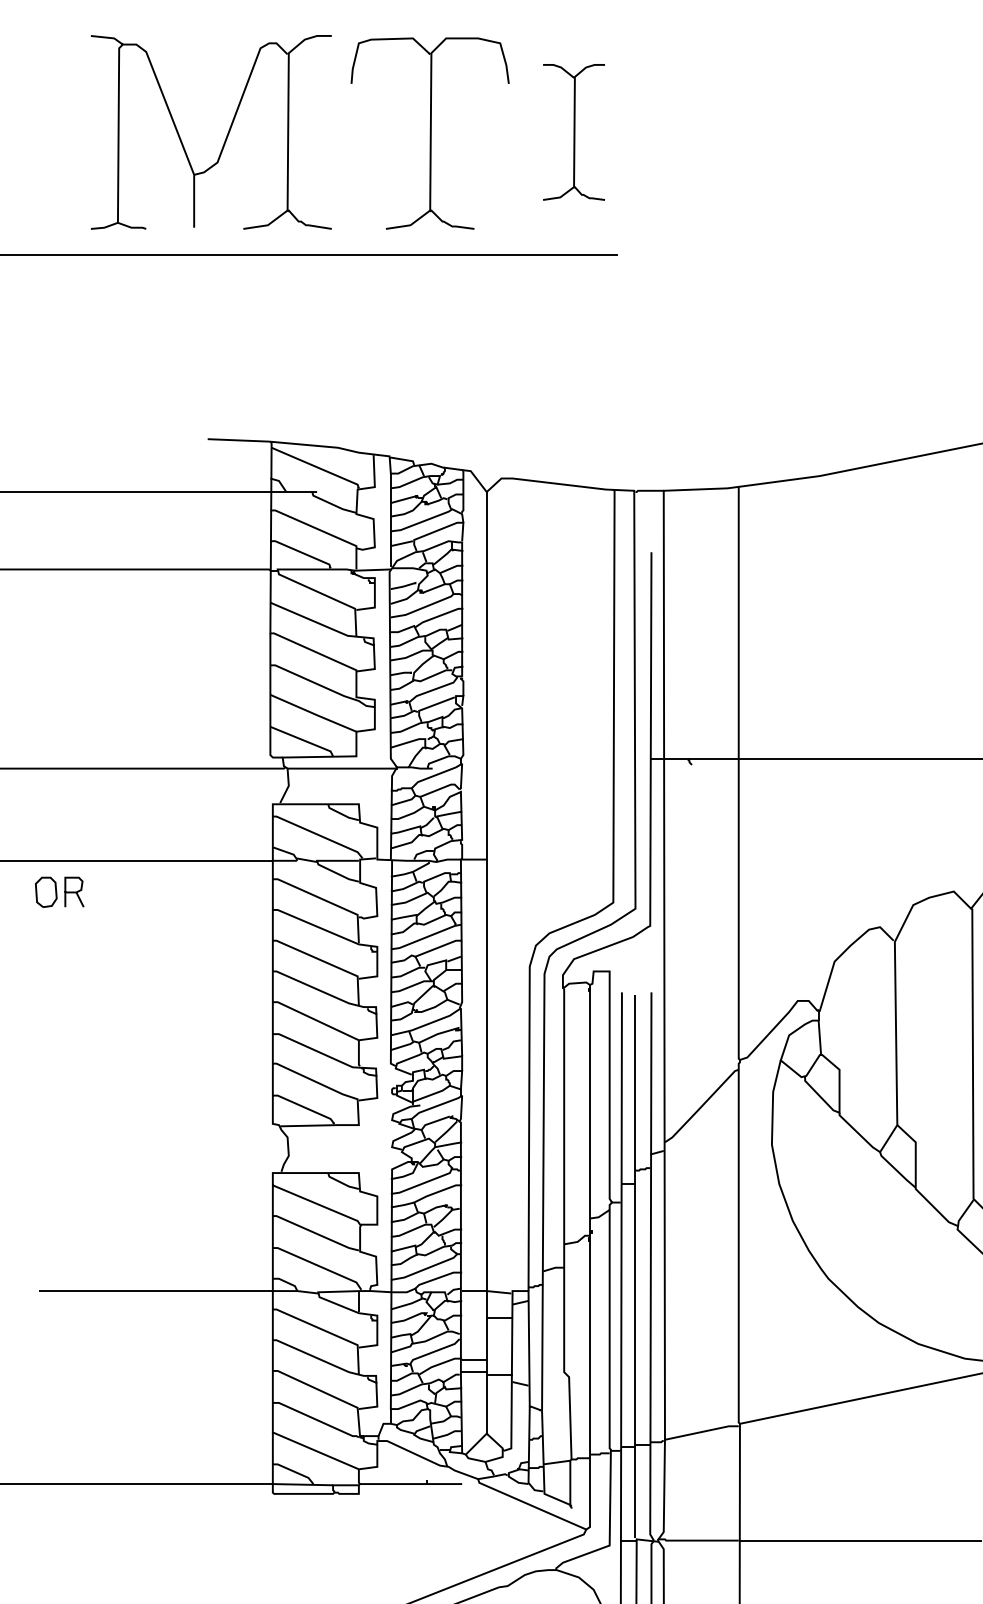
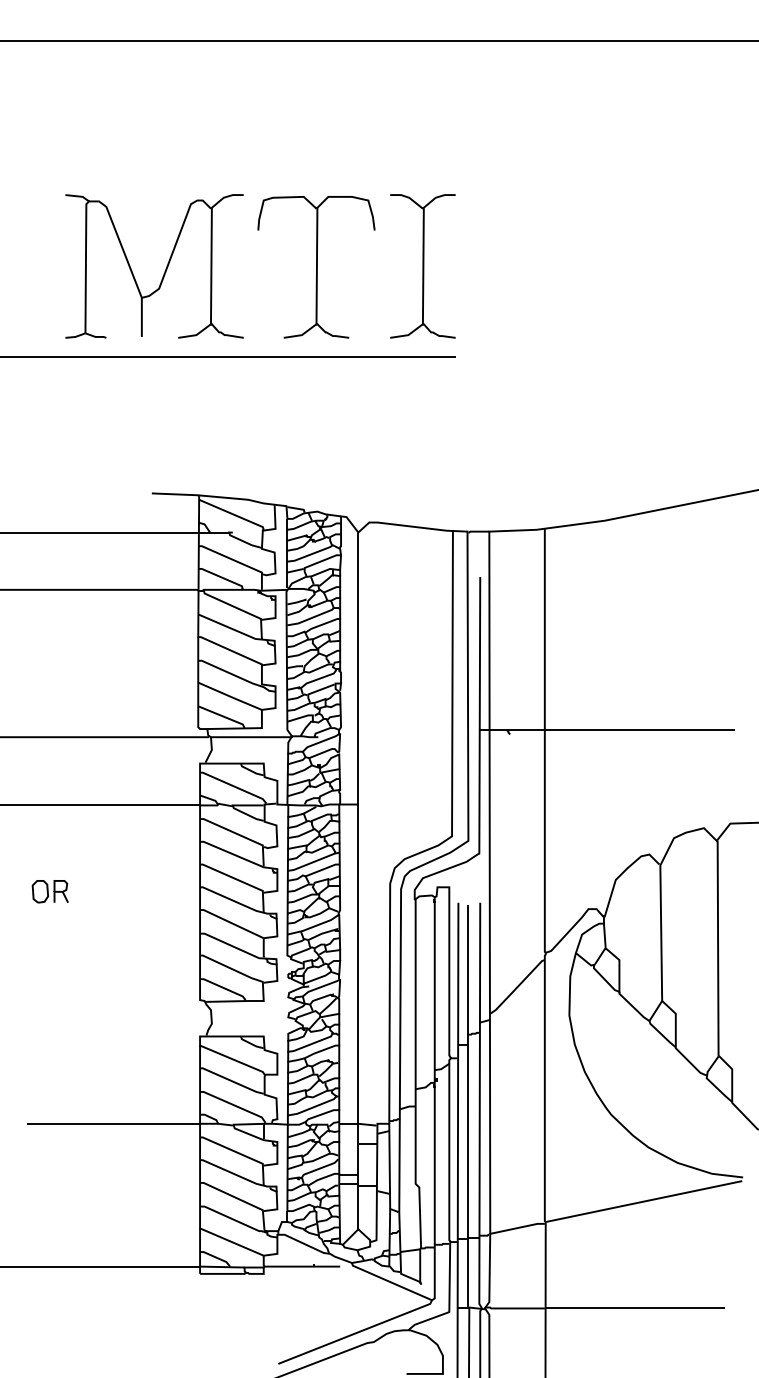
part: (573, 132) -> (422, 266), size x1.43
part: (58, 891) -> (49, 891), moved

